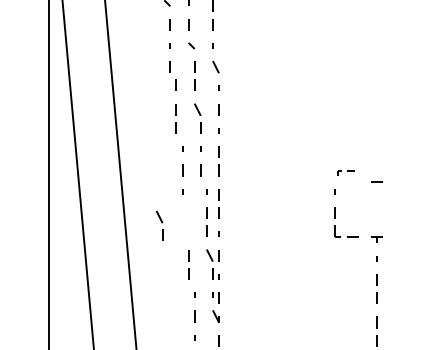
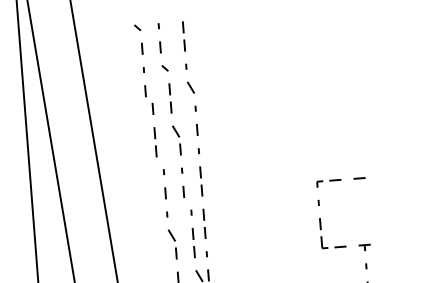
part: (346, 173) -> (329, 183), size x1.43
line: (376, 181) -> (358, 178), moved
part: (159, 225) -> (172, 243), moved

